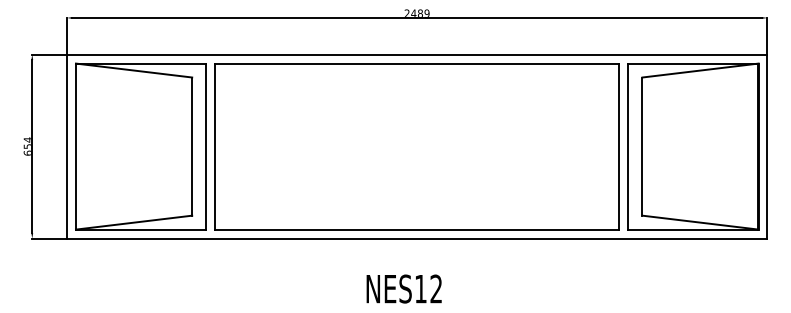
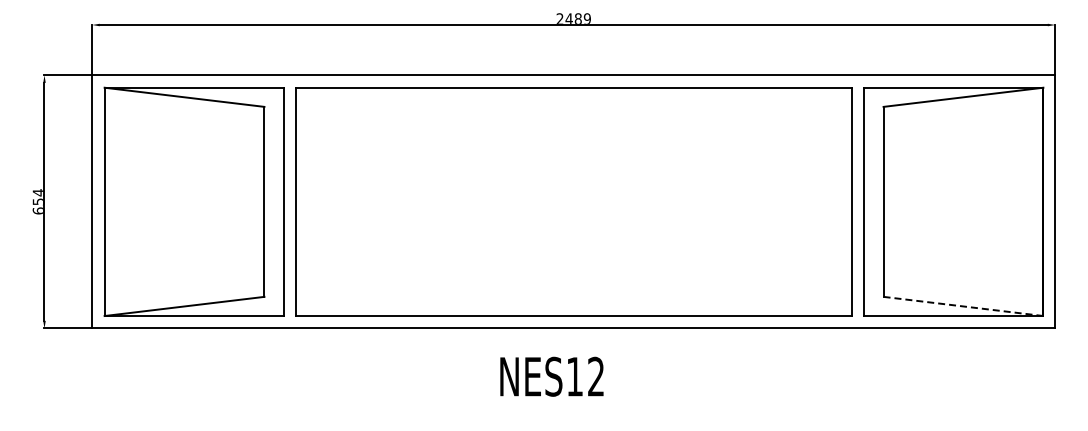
line: (700, 222) -> (963, 306), solid -> dashed
text: (403, 288) -> (551, 376), moved

